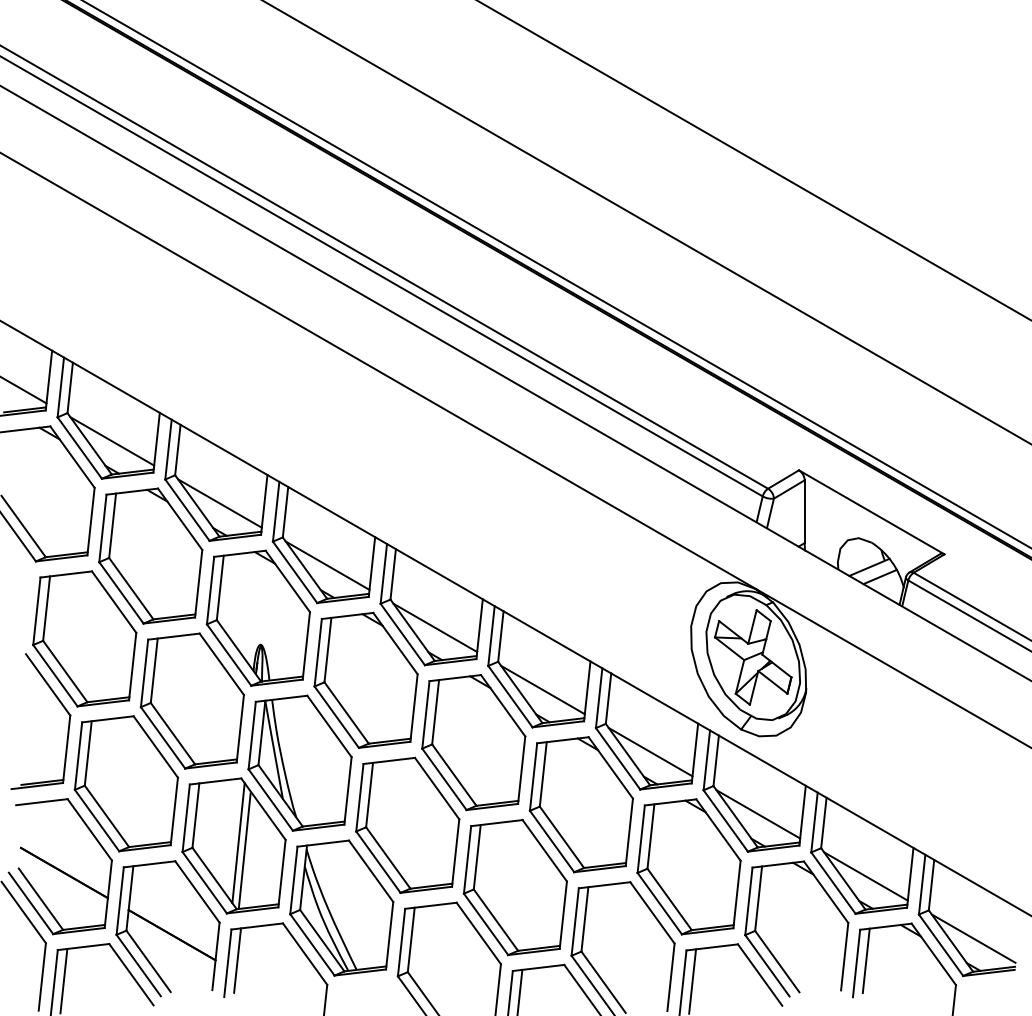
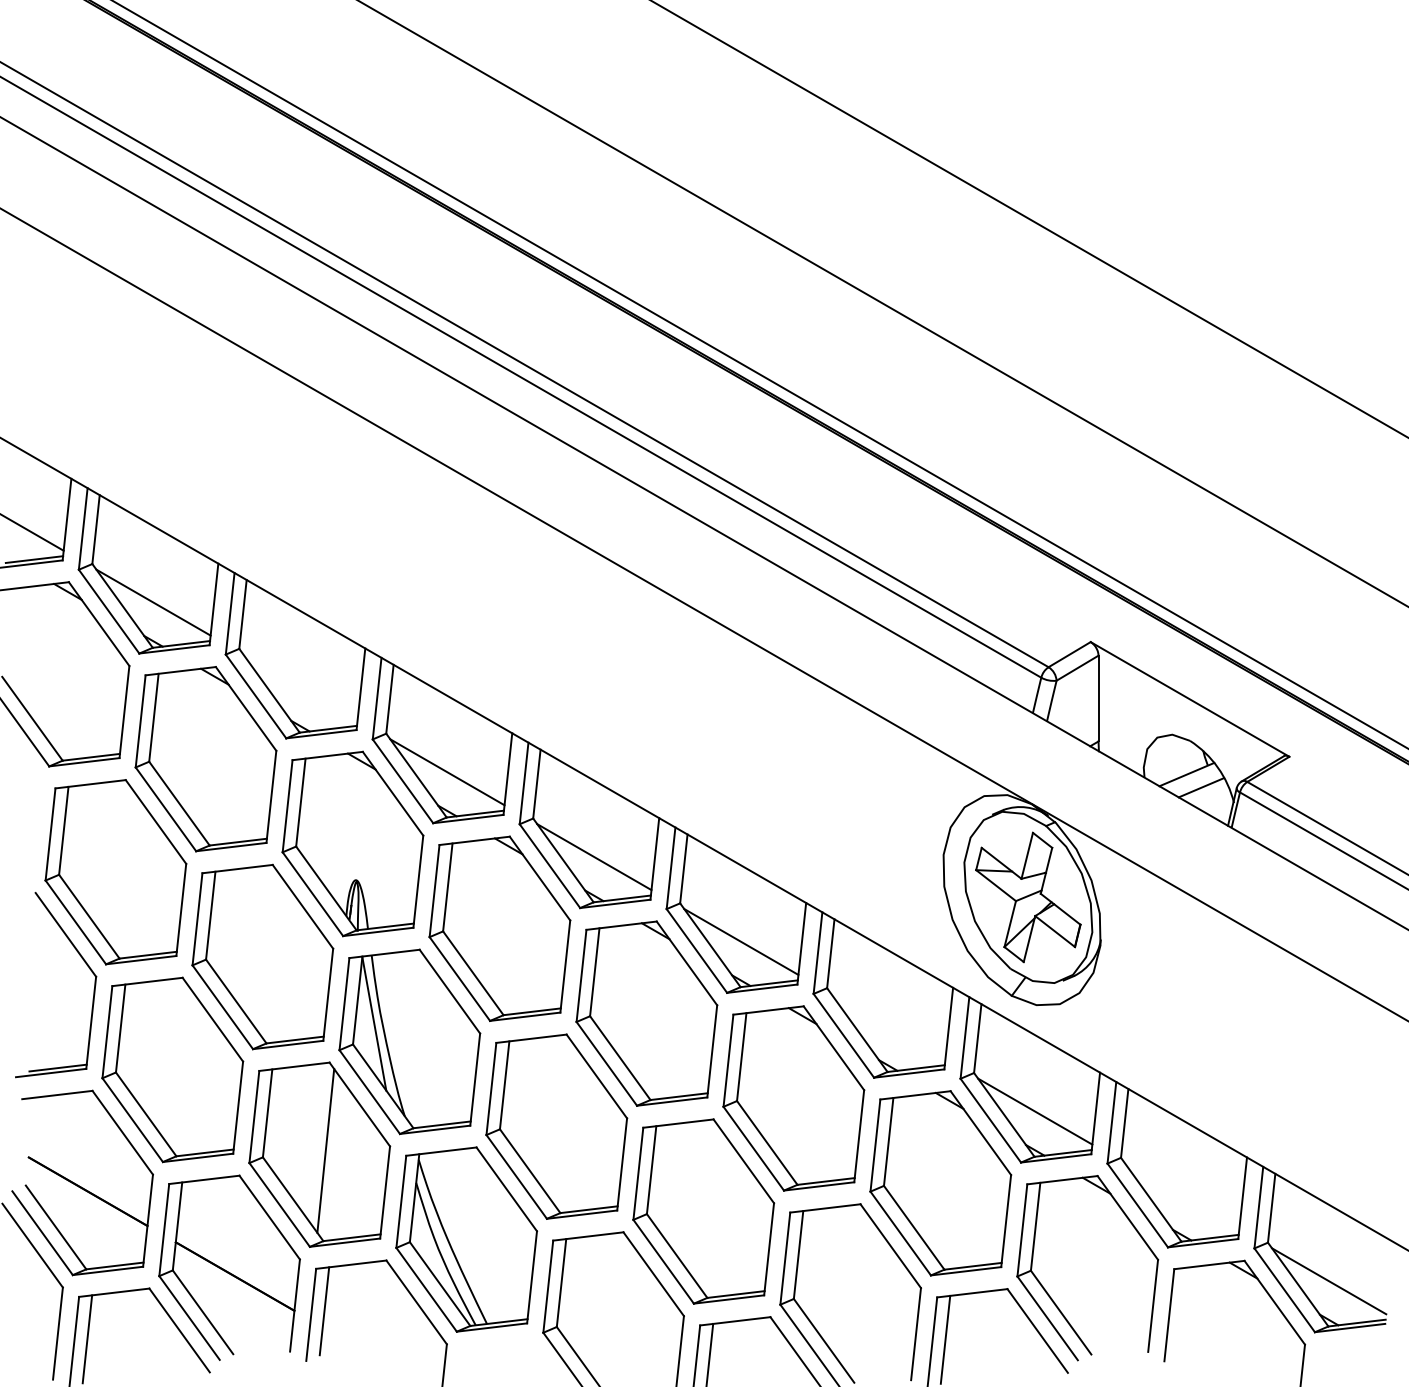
line: (219, 503) -> (299, 687), removed
line: (650, 752) -> (888, 1027), removed
line: (244, 850) -> (333, 1160), removed
line: (865, 876) -> (1181, 1196), removed
line: (865, 960) -> (1181, 1311), removed

